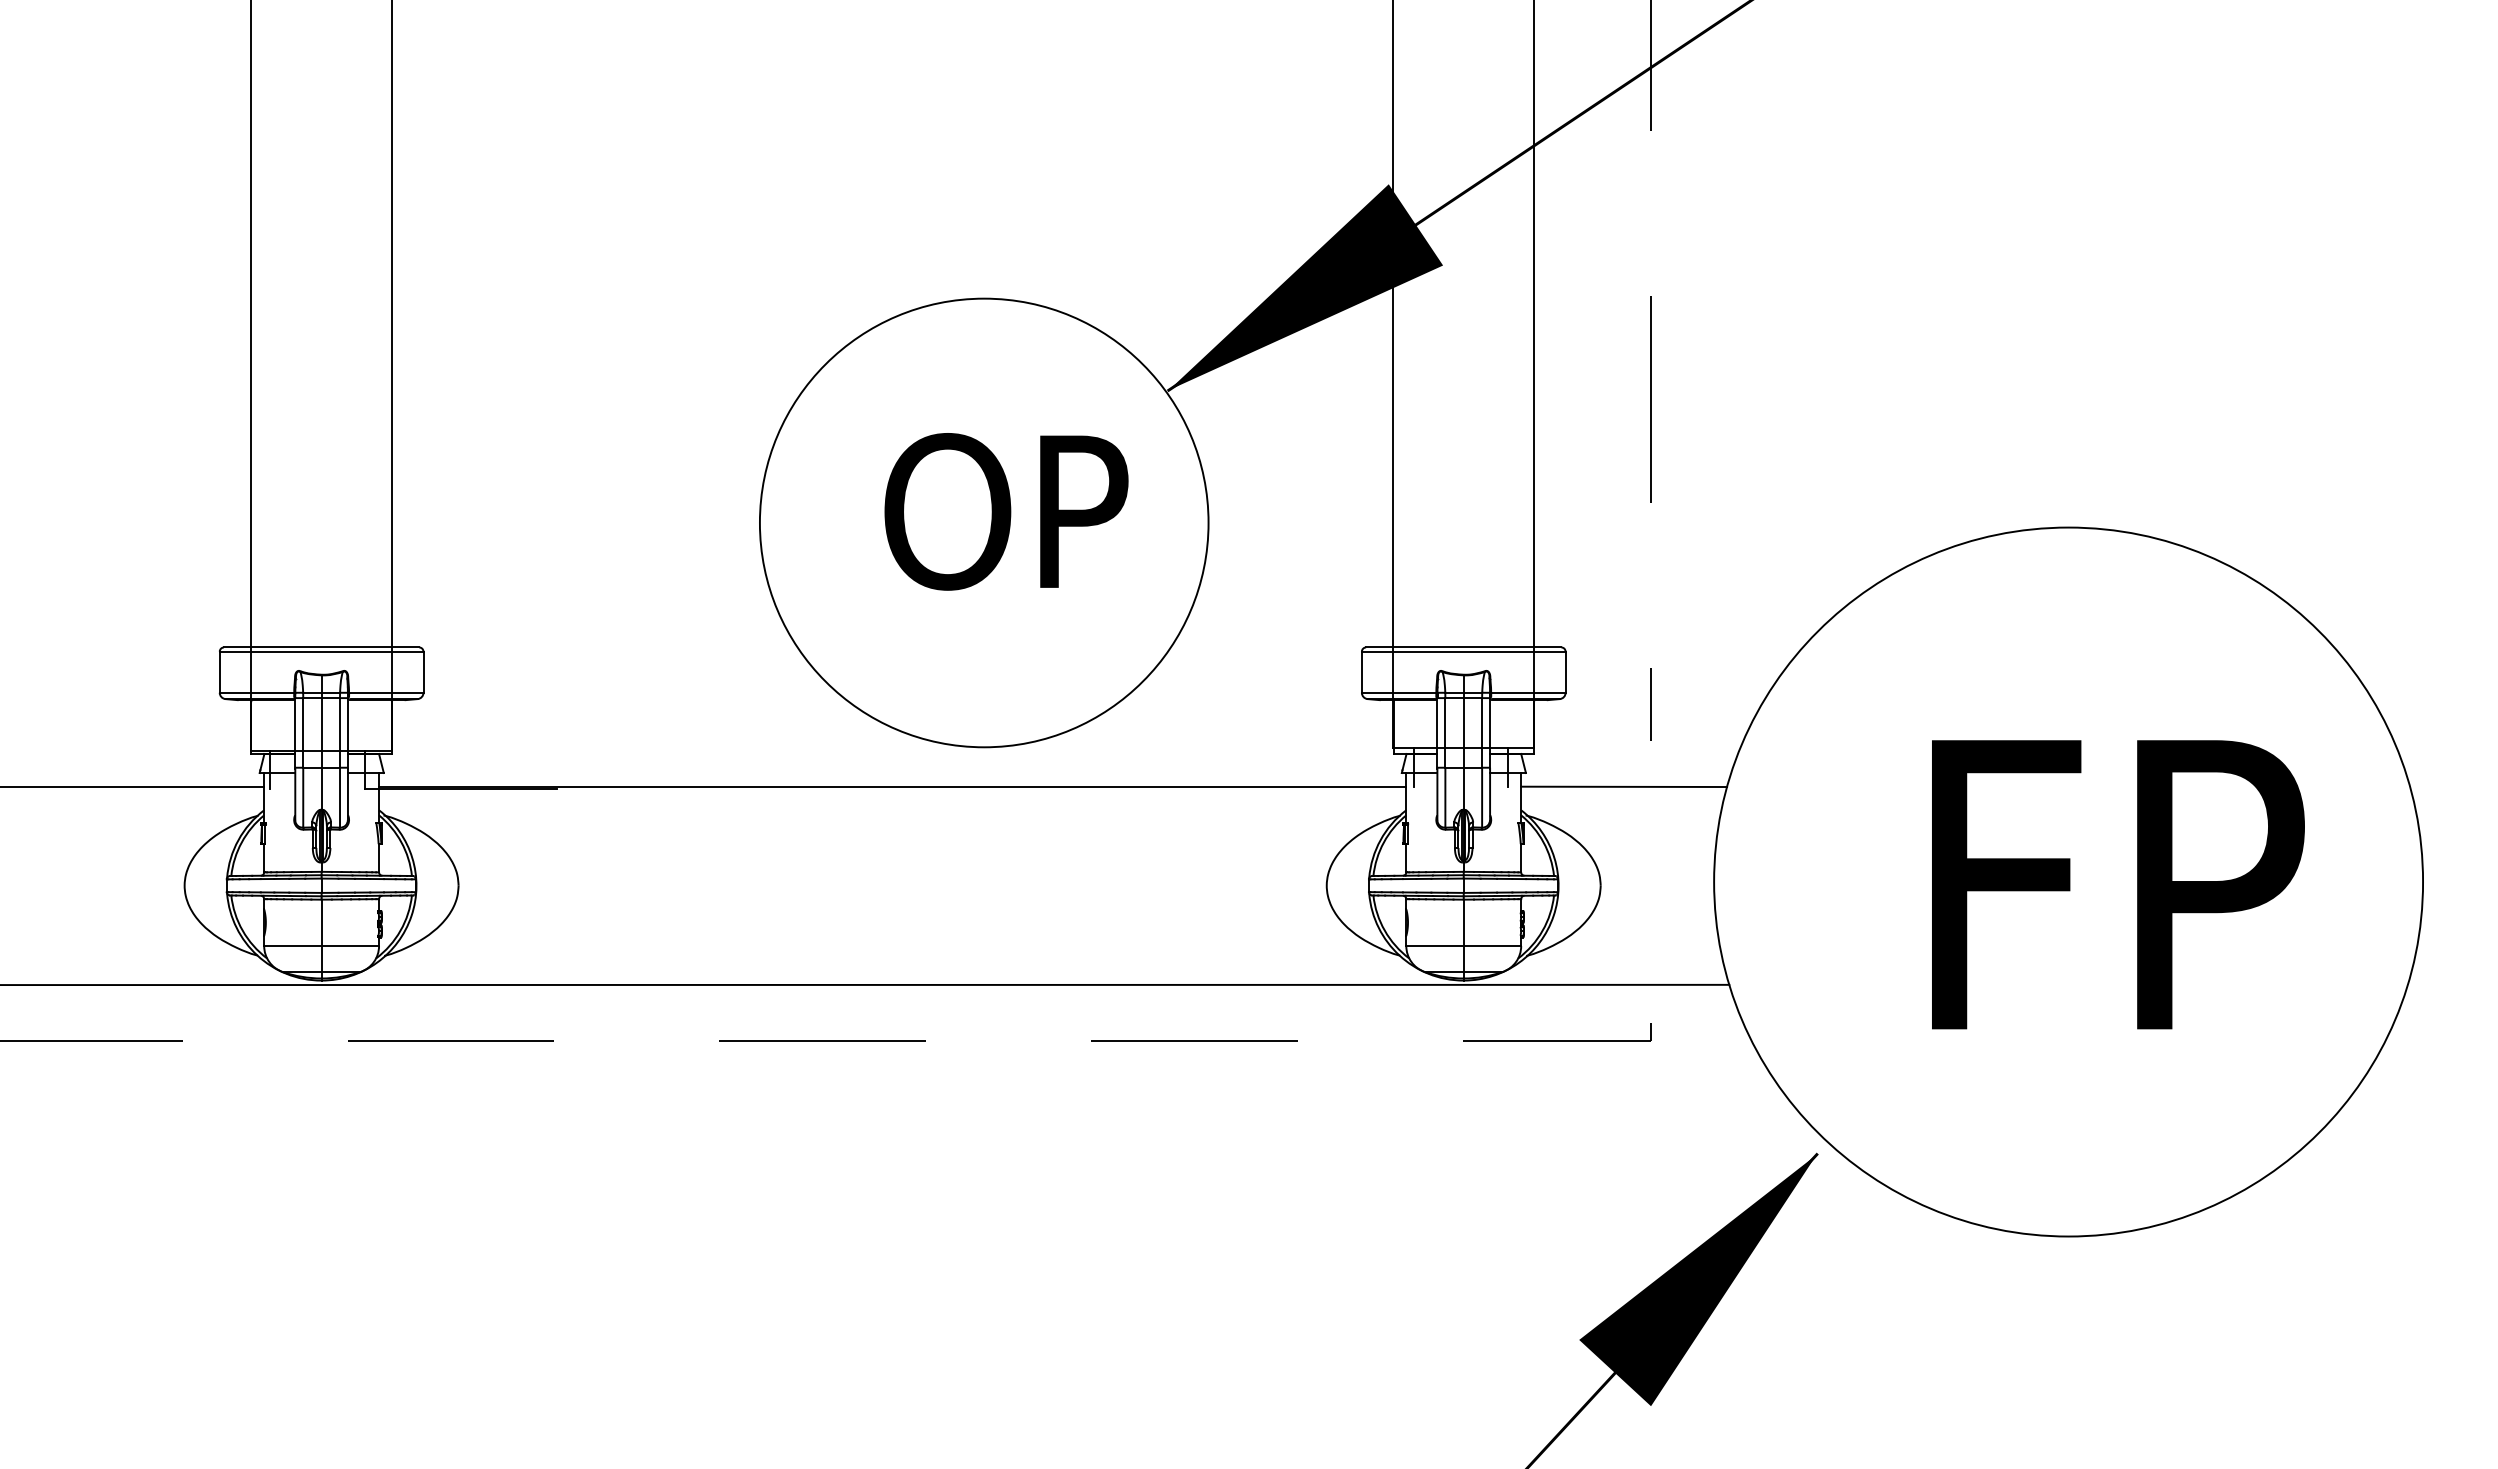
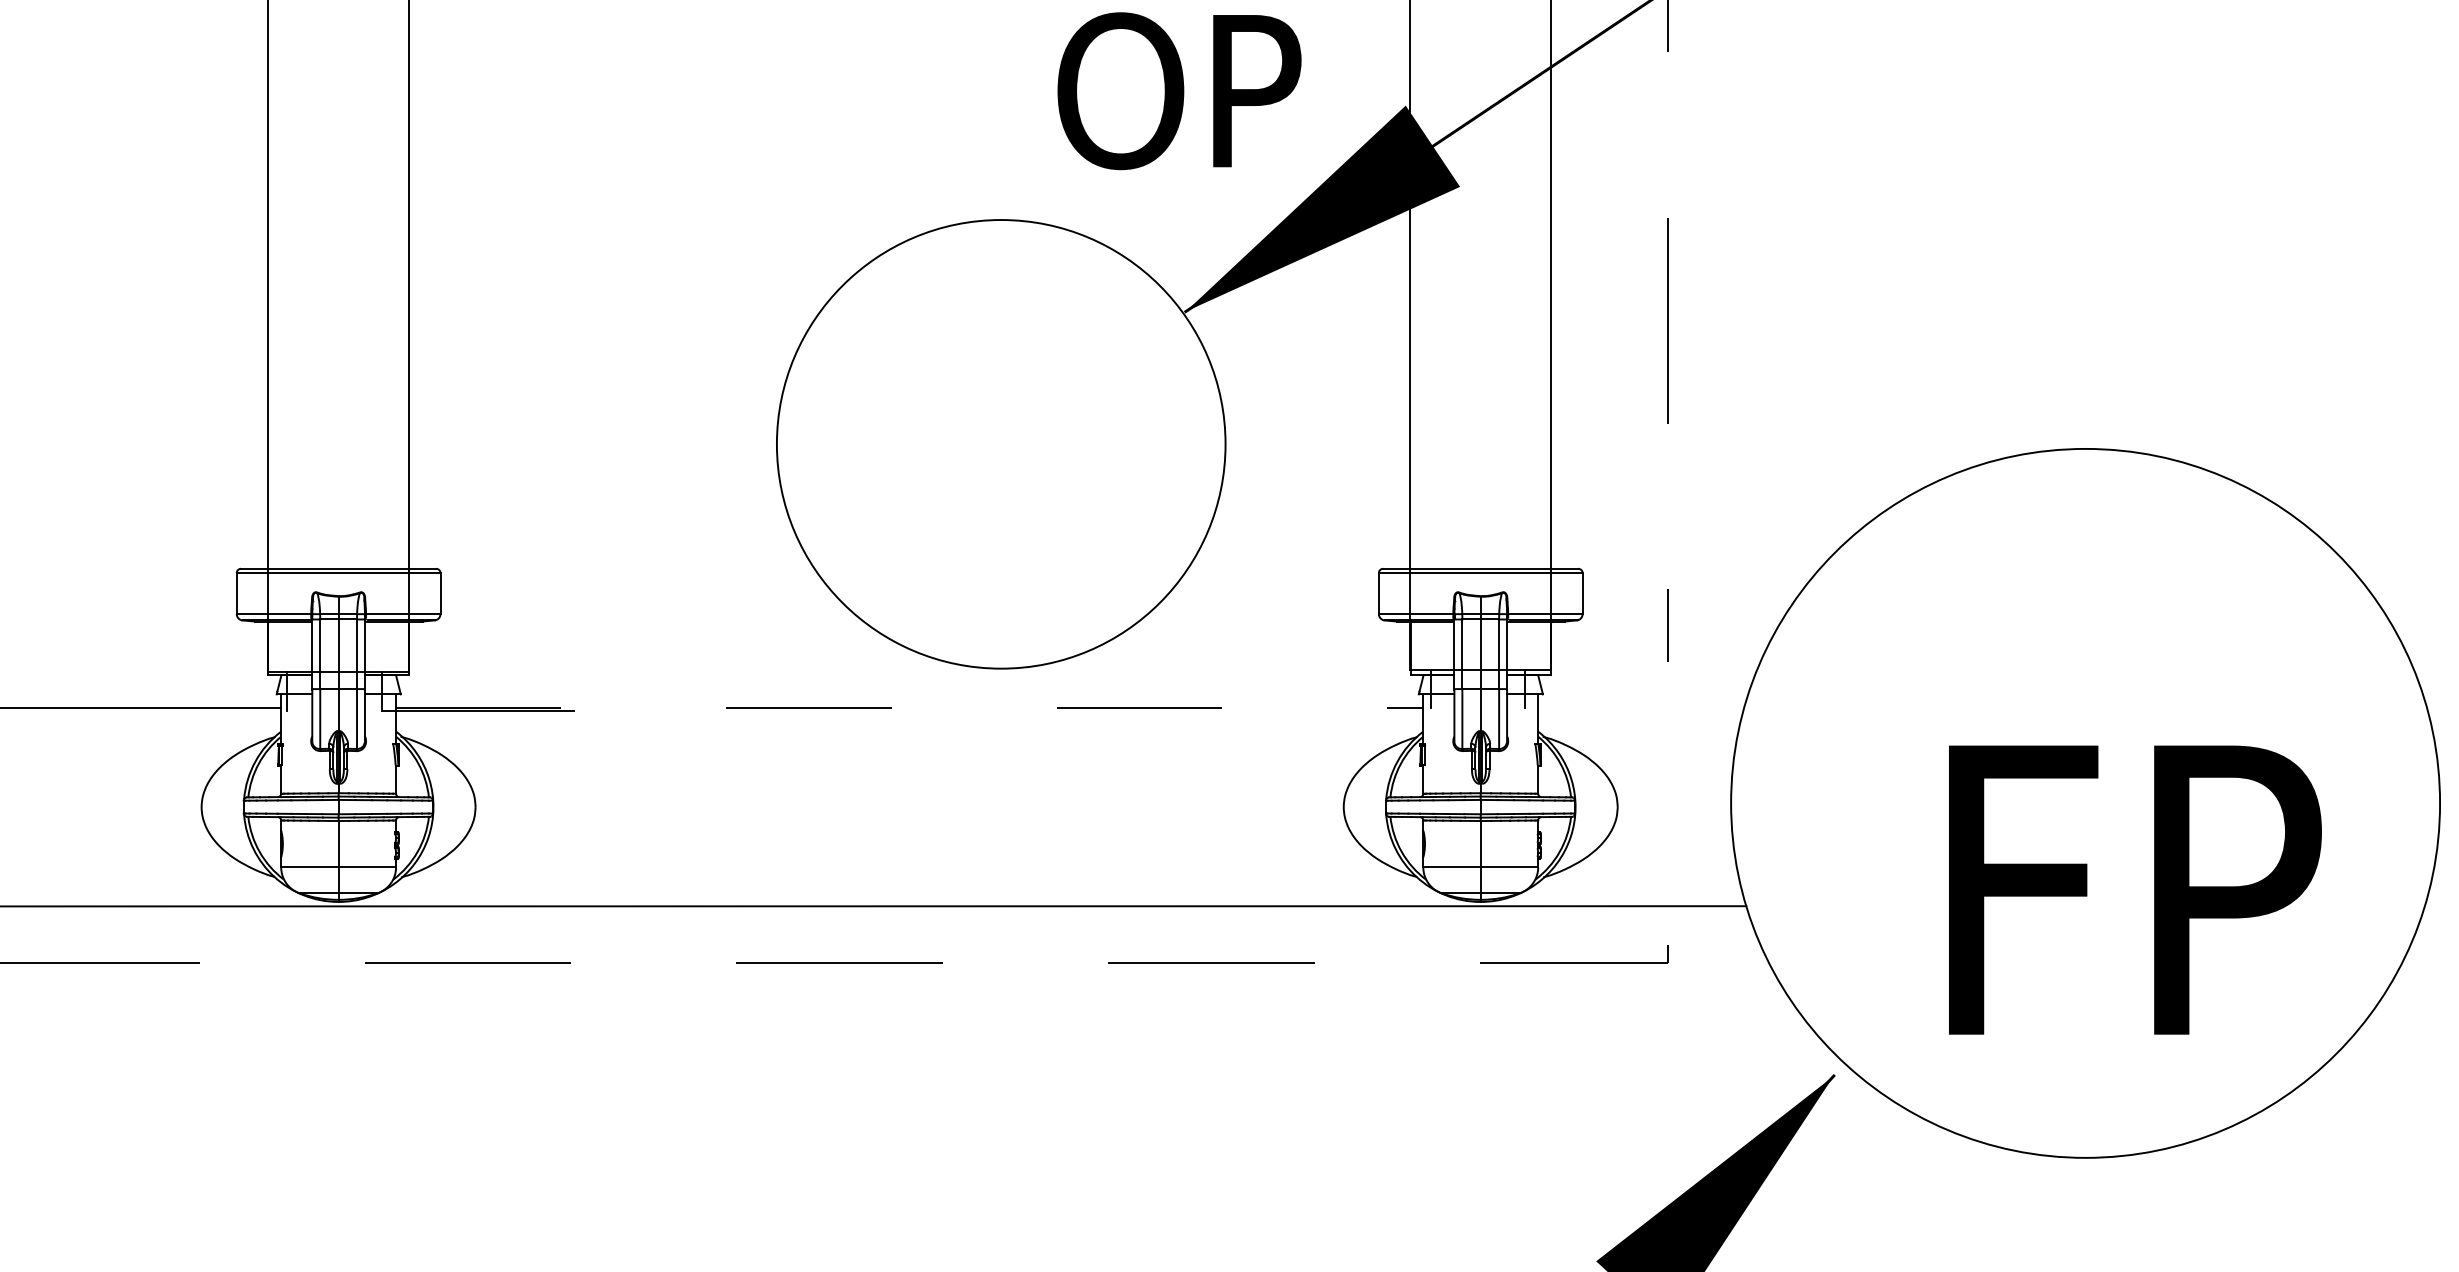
text: (1006, 511) -> (1179, 90), moved
line: (892, 786) -> (909, 707), solid -> dashed
line: (1624, 786) -> (1641, 707), removed
text: (2118, 884) -> (2135, 889), moved

